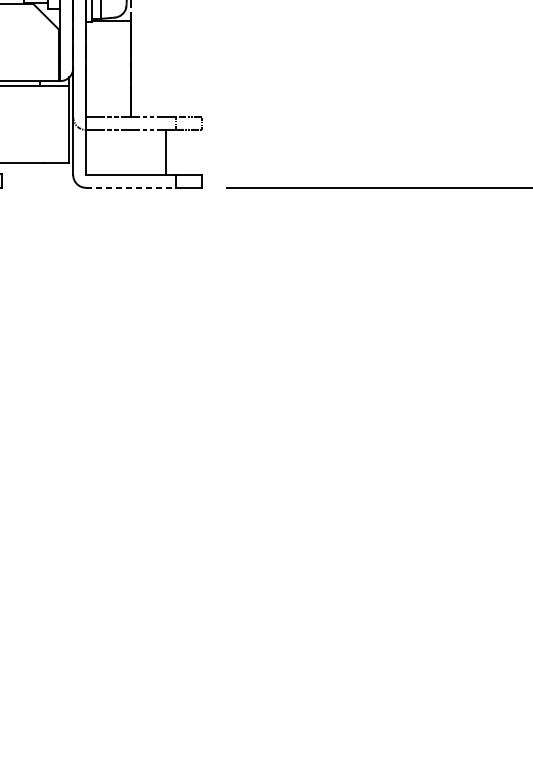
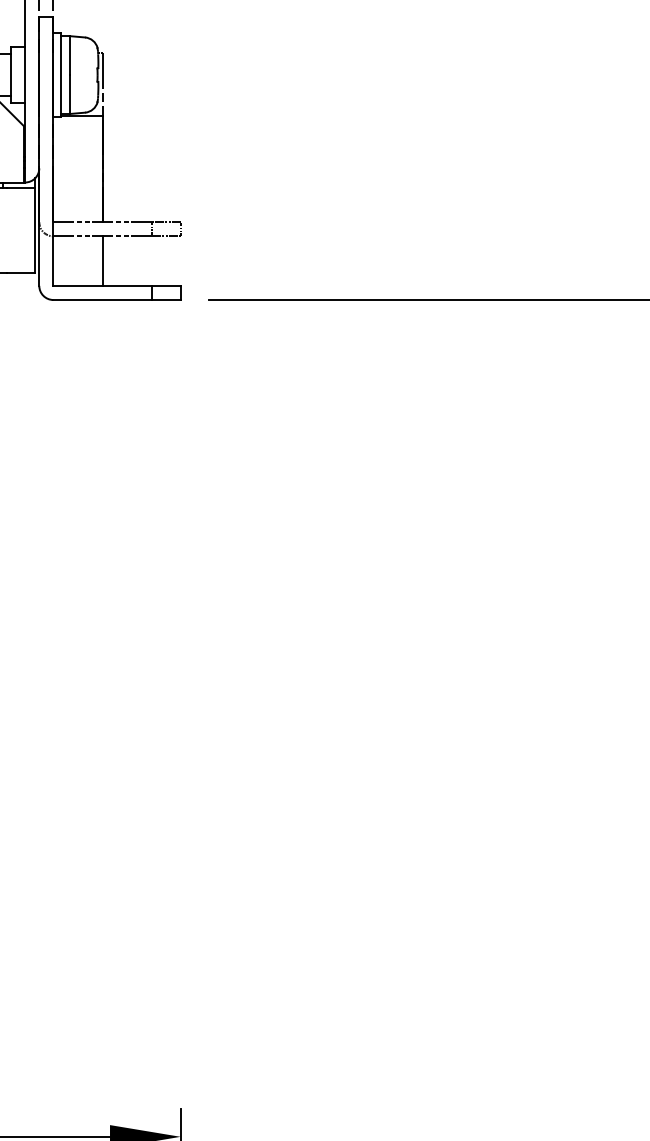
line: (166, 151) -> (102, 260), moved
line: (131, 188) -> (103, 300), dashed -> solid

